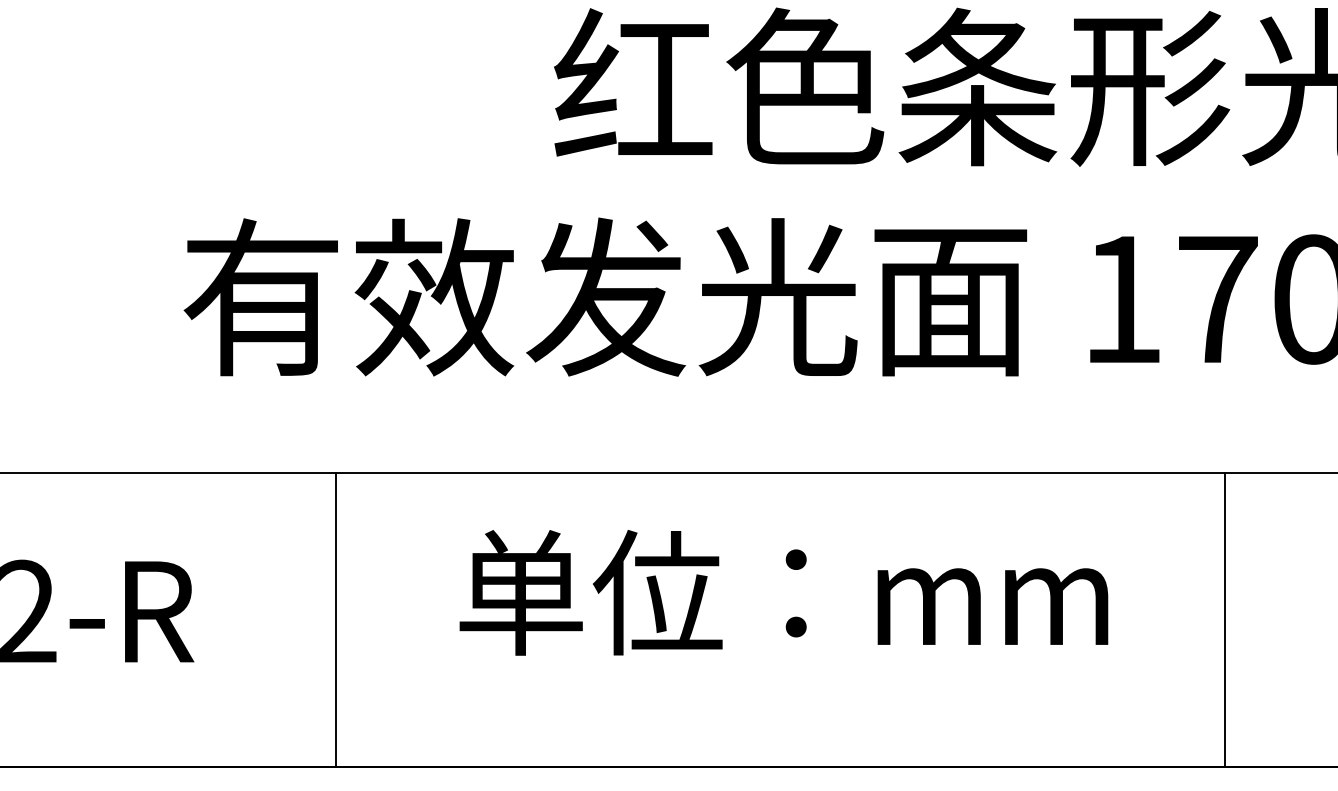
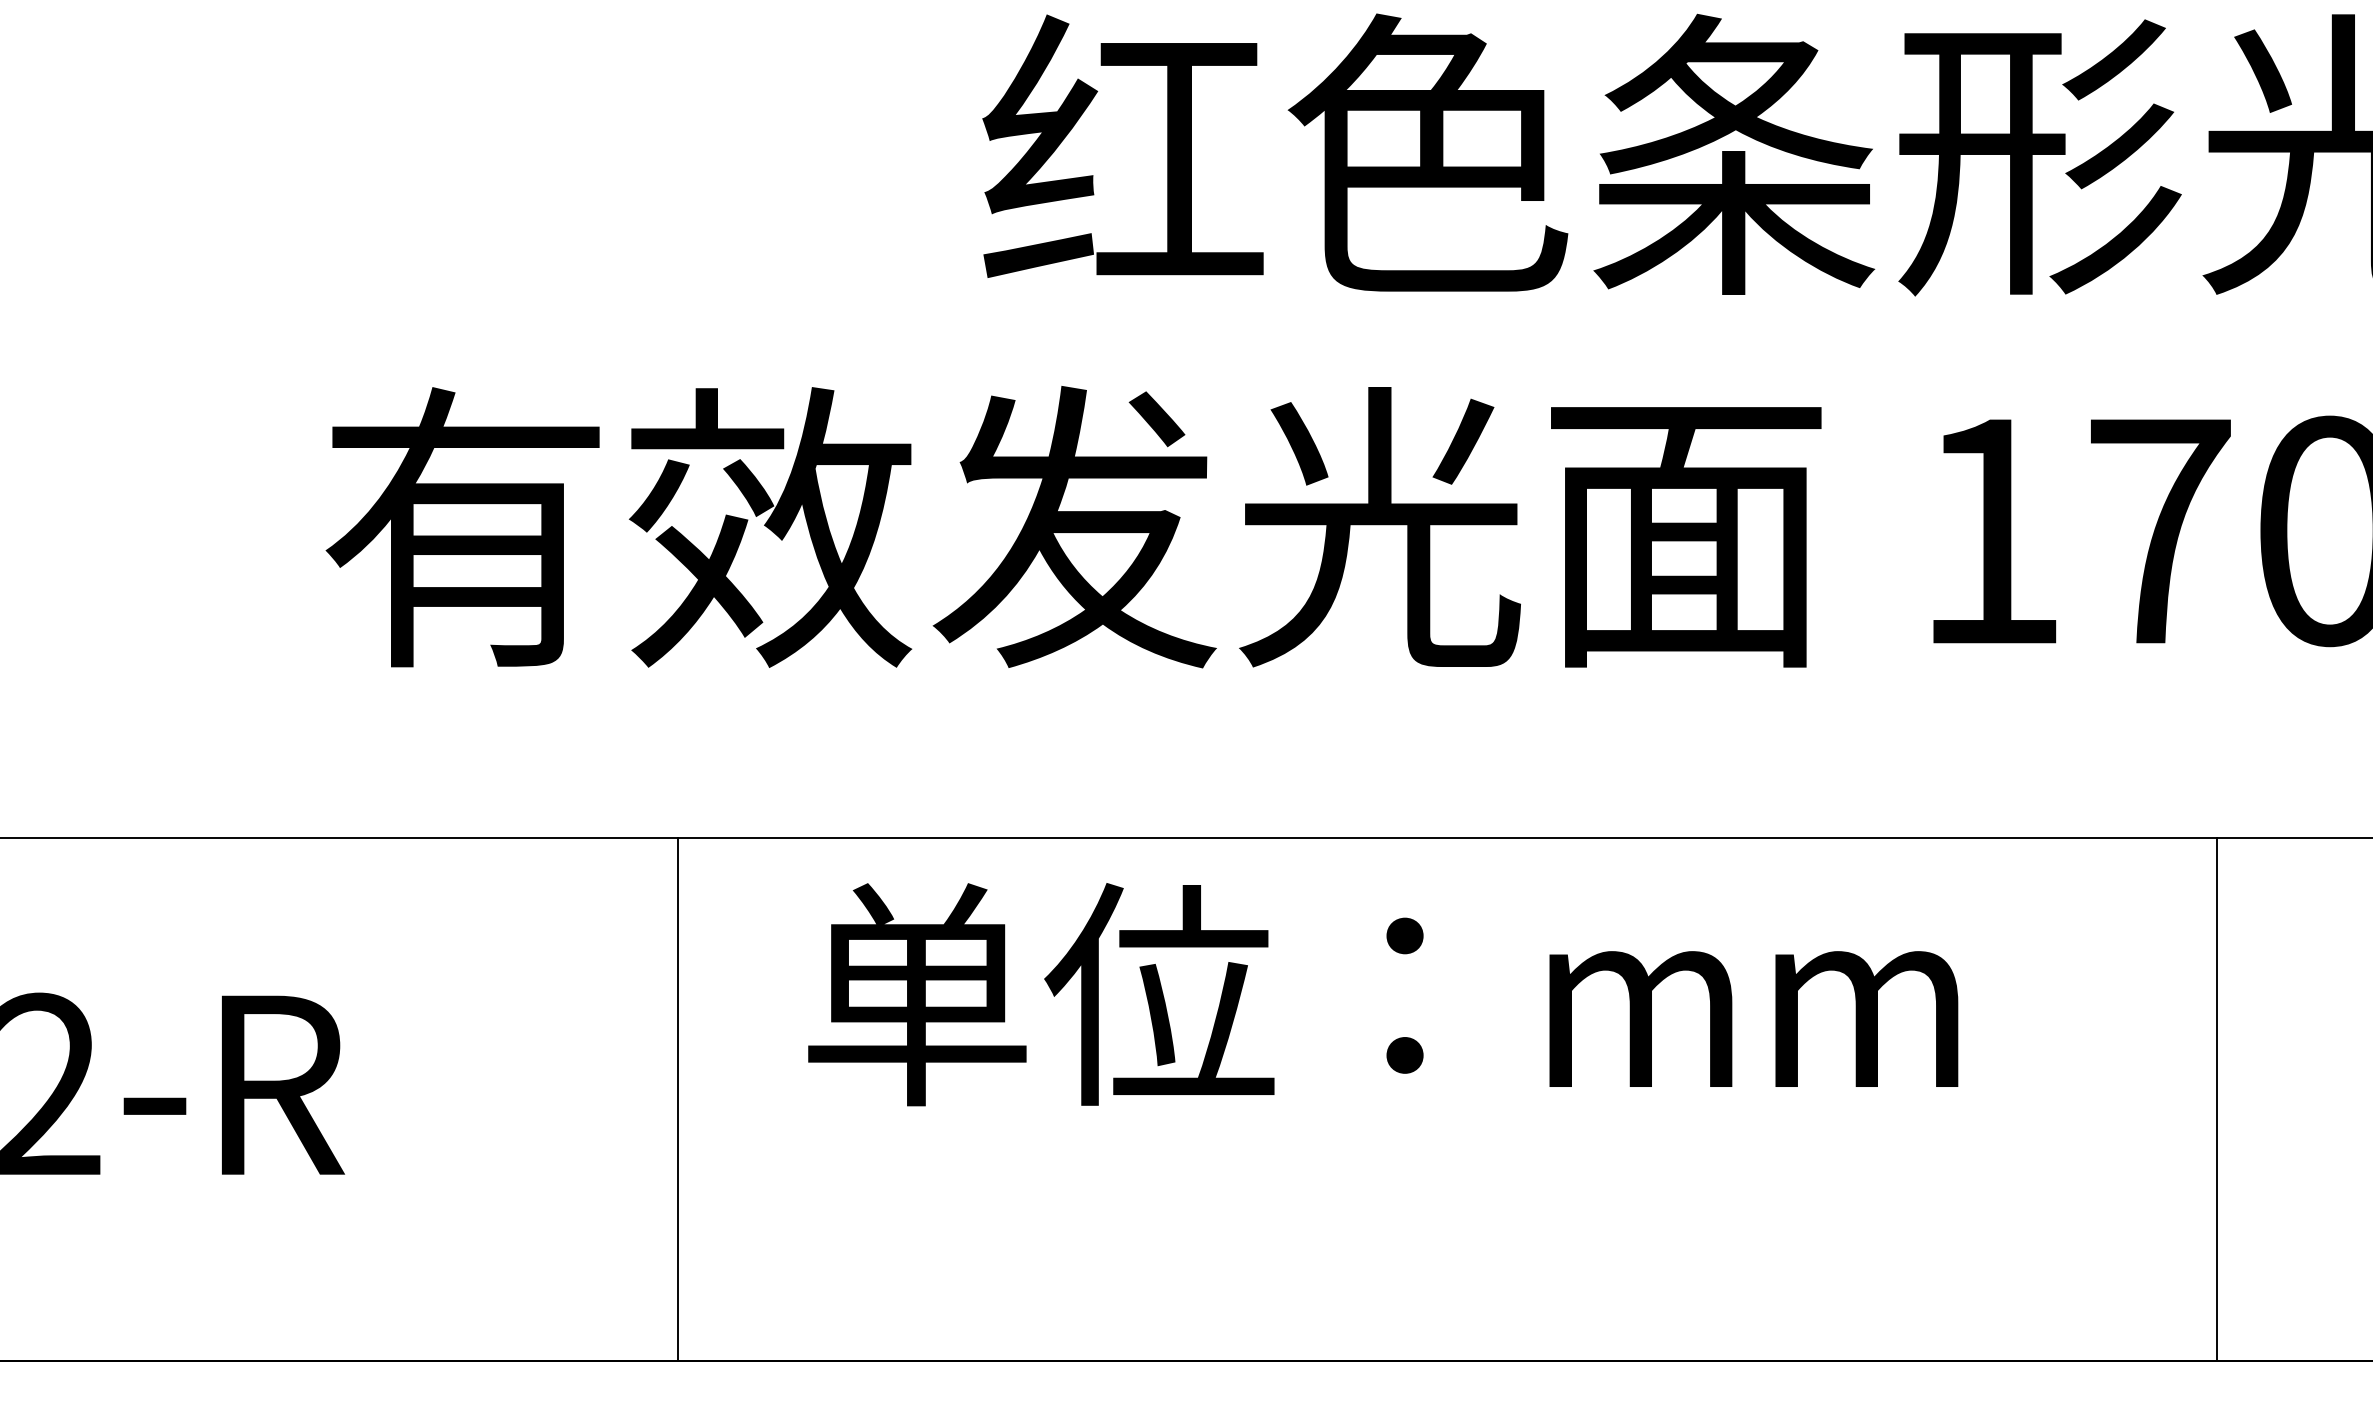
text: (783, 592) -> (1382, 994), moved
line: (336, 619) -> (678, 1098), moved
line: (1225, 619) -> (2217, 1098), moved

